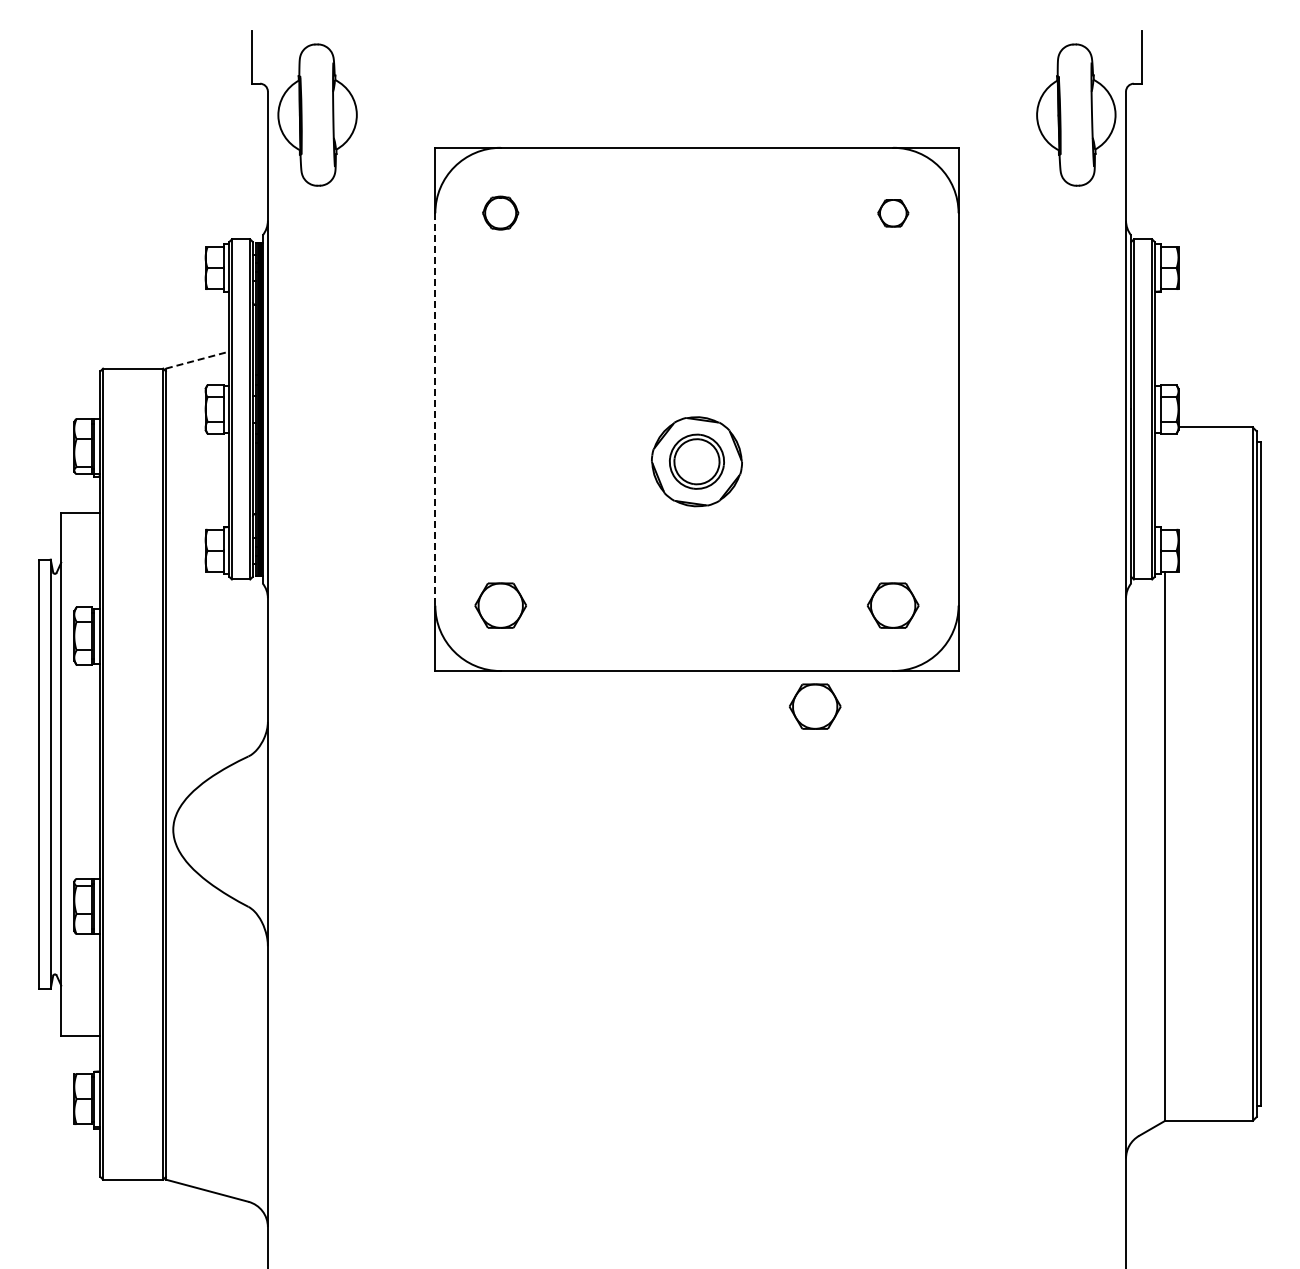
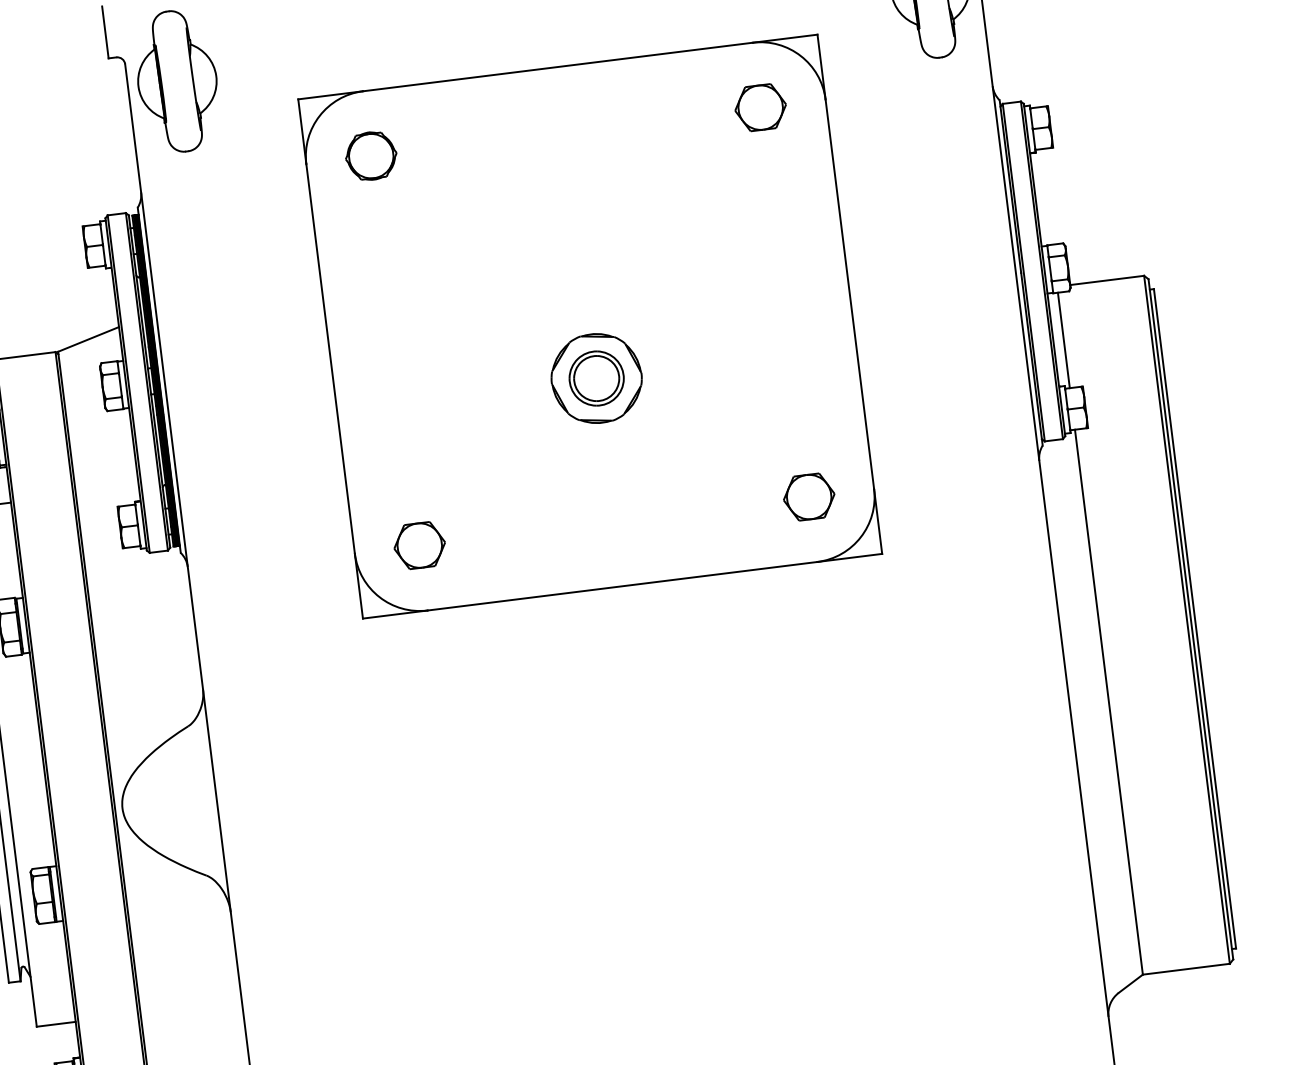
part: (500, 212) -> (370, 155), size x1.43
part: (893, 213) -> (761, 107), size x1.67
line: (197, 360) -> (88, 339), dashed -> solid
line: (435, 409) -> (330, 359), dashed -> solid
line: (1165, 481) -> (1064, 340), added
part: (815, 706) -> (744, 606), removed

